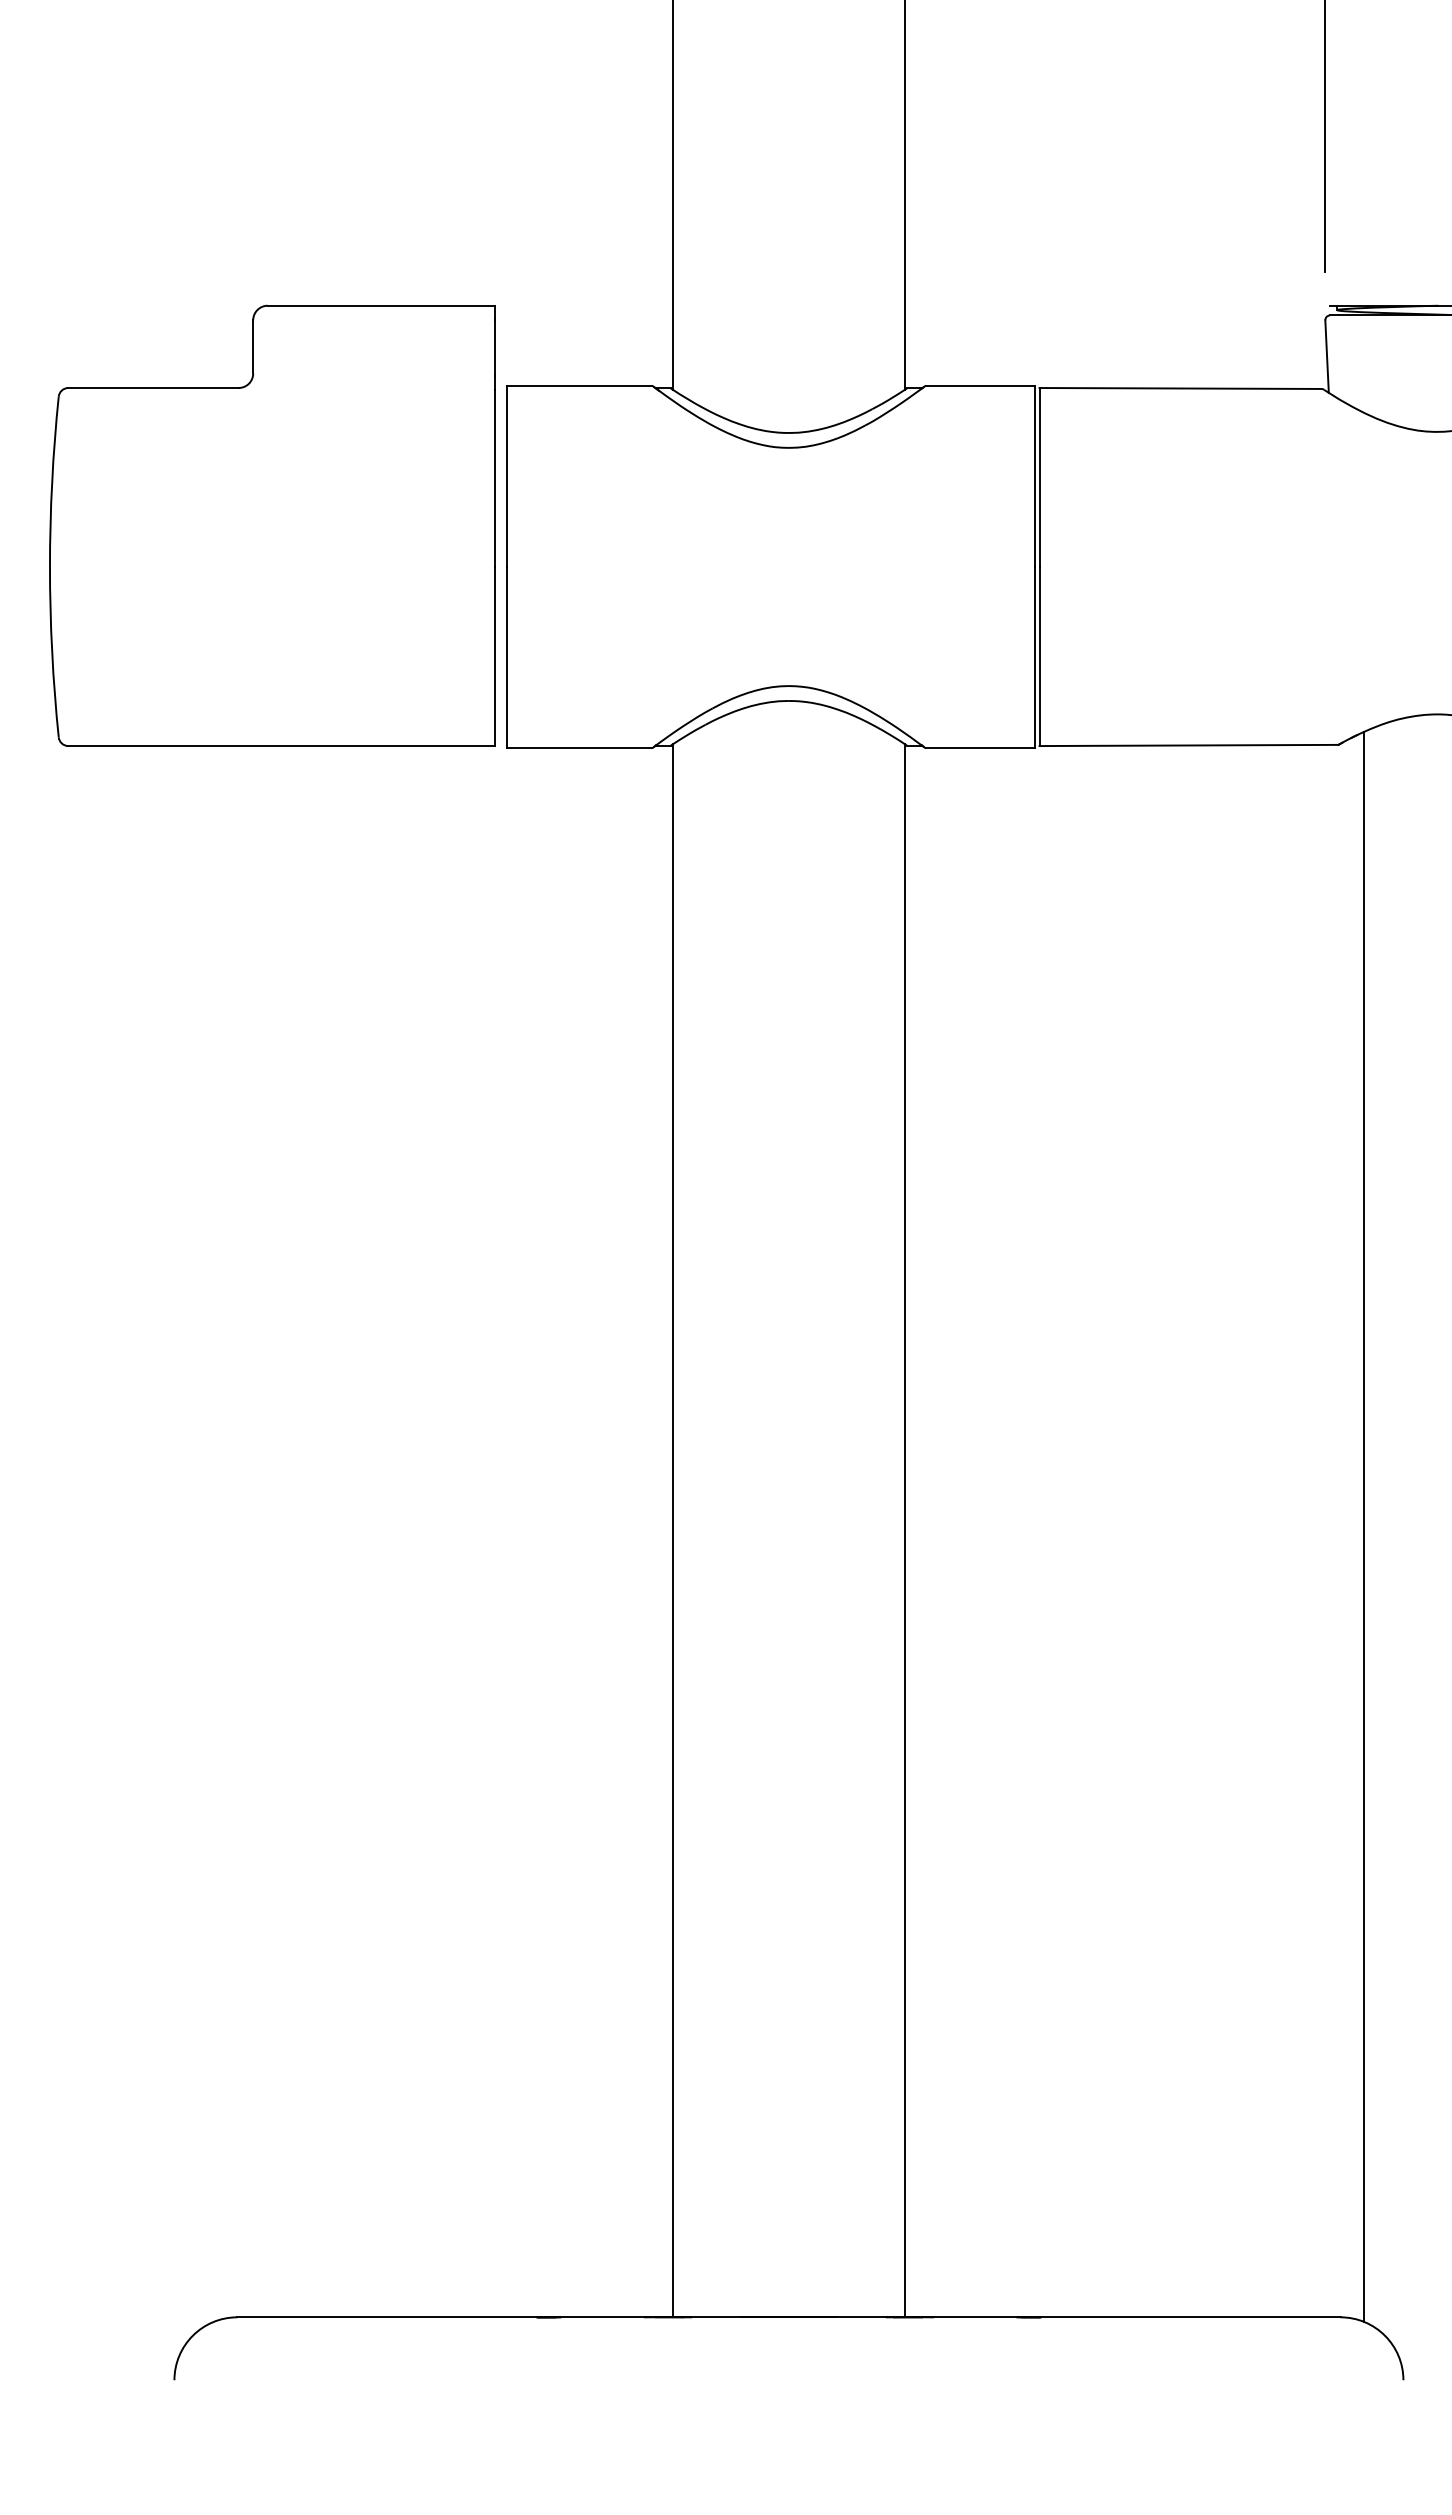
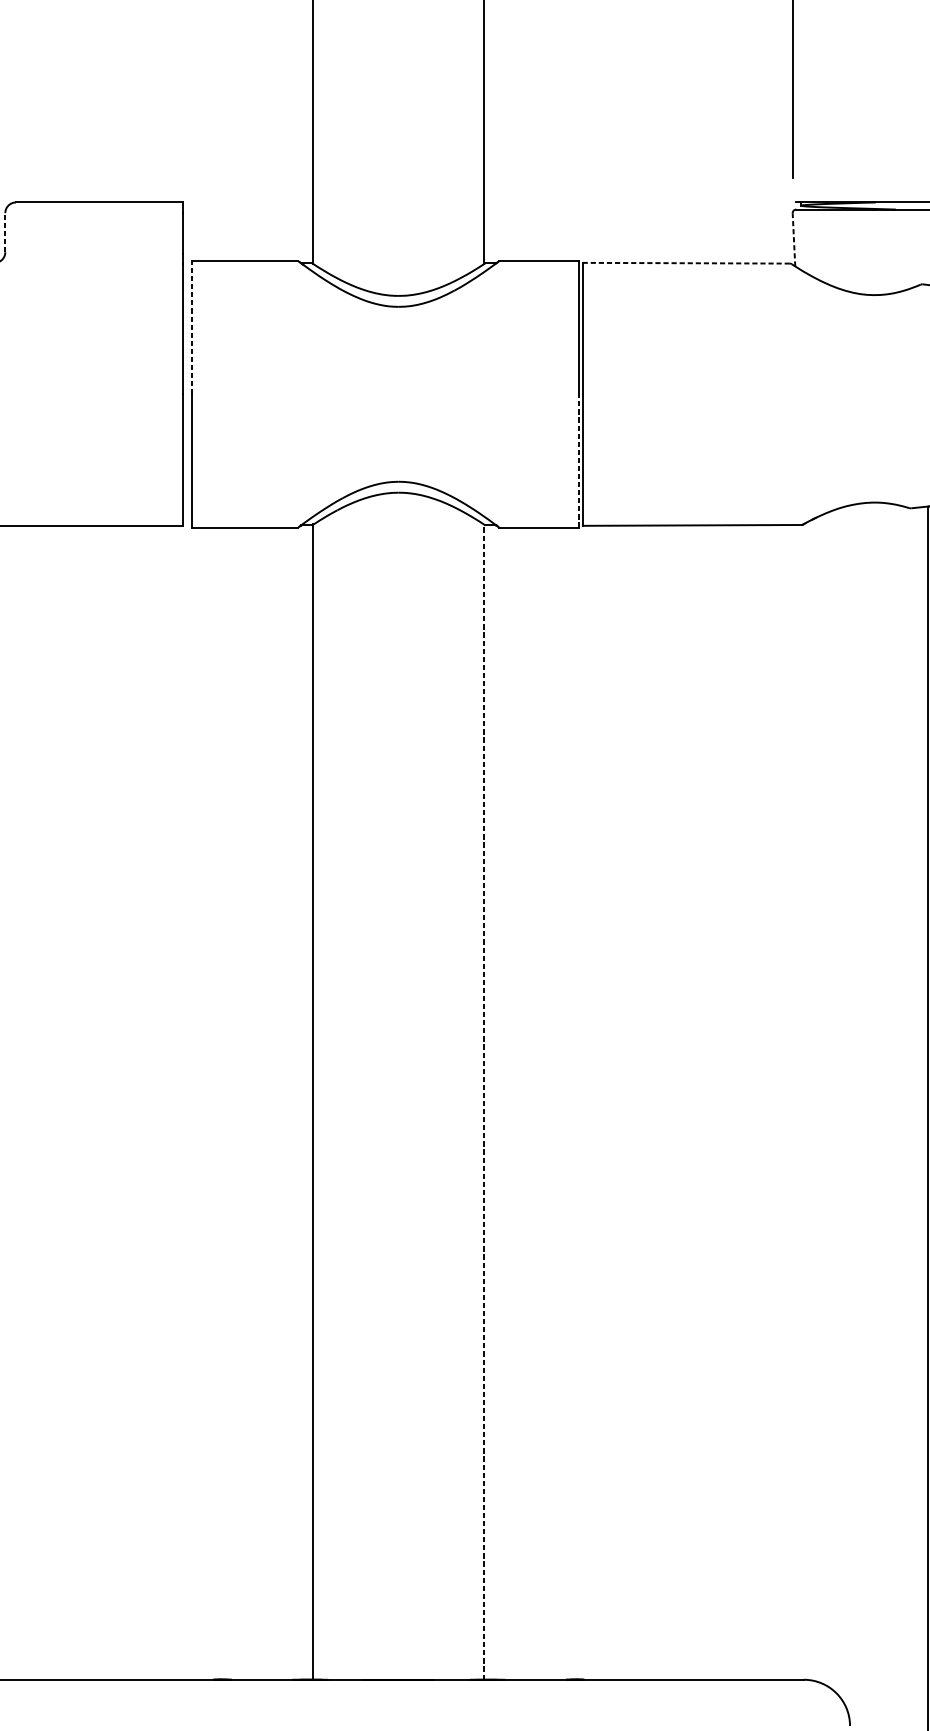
line: (253, 346) -> (5, 232), solid -> dashed
line: (1327, 356) -> (794, 239), solid -> dashed
line: (1180, 388) -> (686, 263), solid -> dashed
line: (507, 476) -> (192, 327), solid -> dashed
line: (1034, 657) -> (579, 460), solid -> dashed
line: (1363, 1526) -> (820, 1098), removed
line: (905, 1530) -> (484, 1101), solid -> dashed

